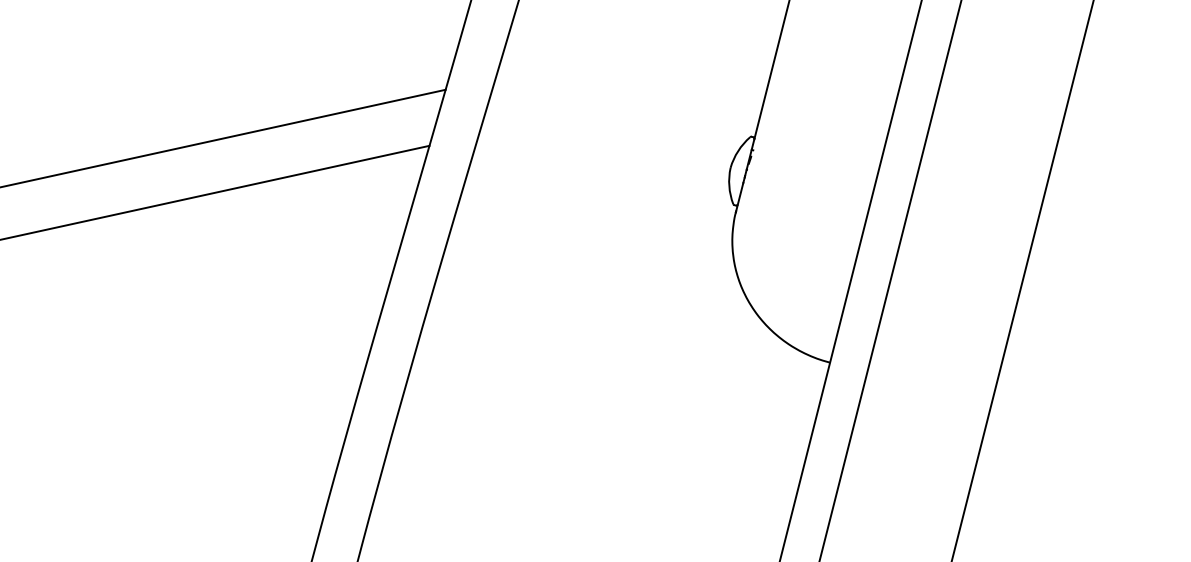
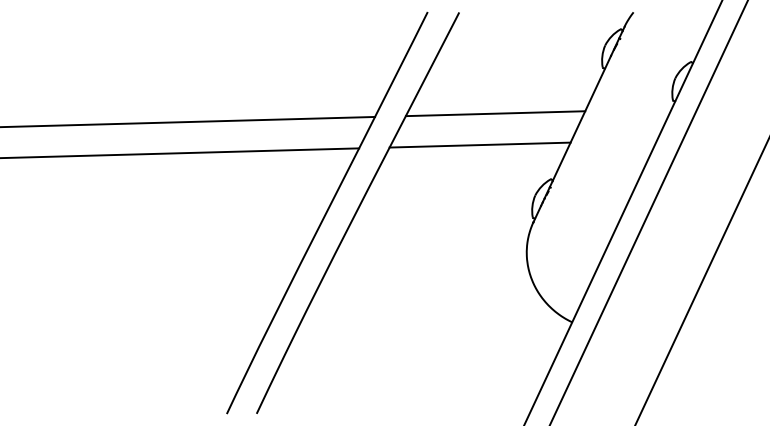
line: (640, 46) -> (495, 113), added
line: (624, 102) -> (479, 144), added

